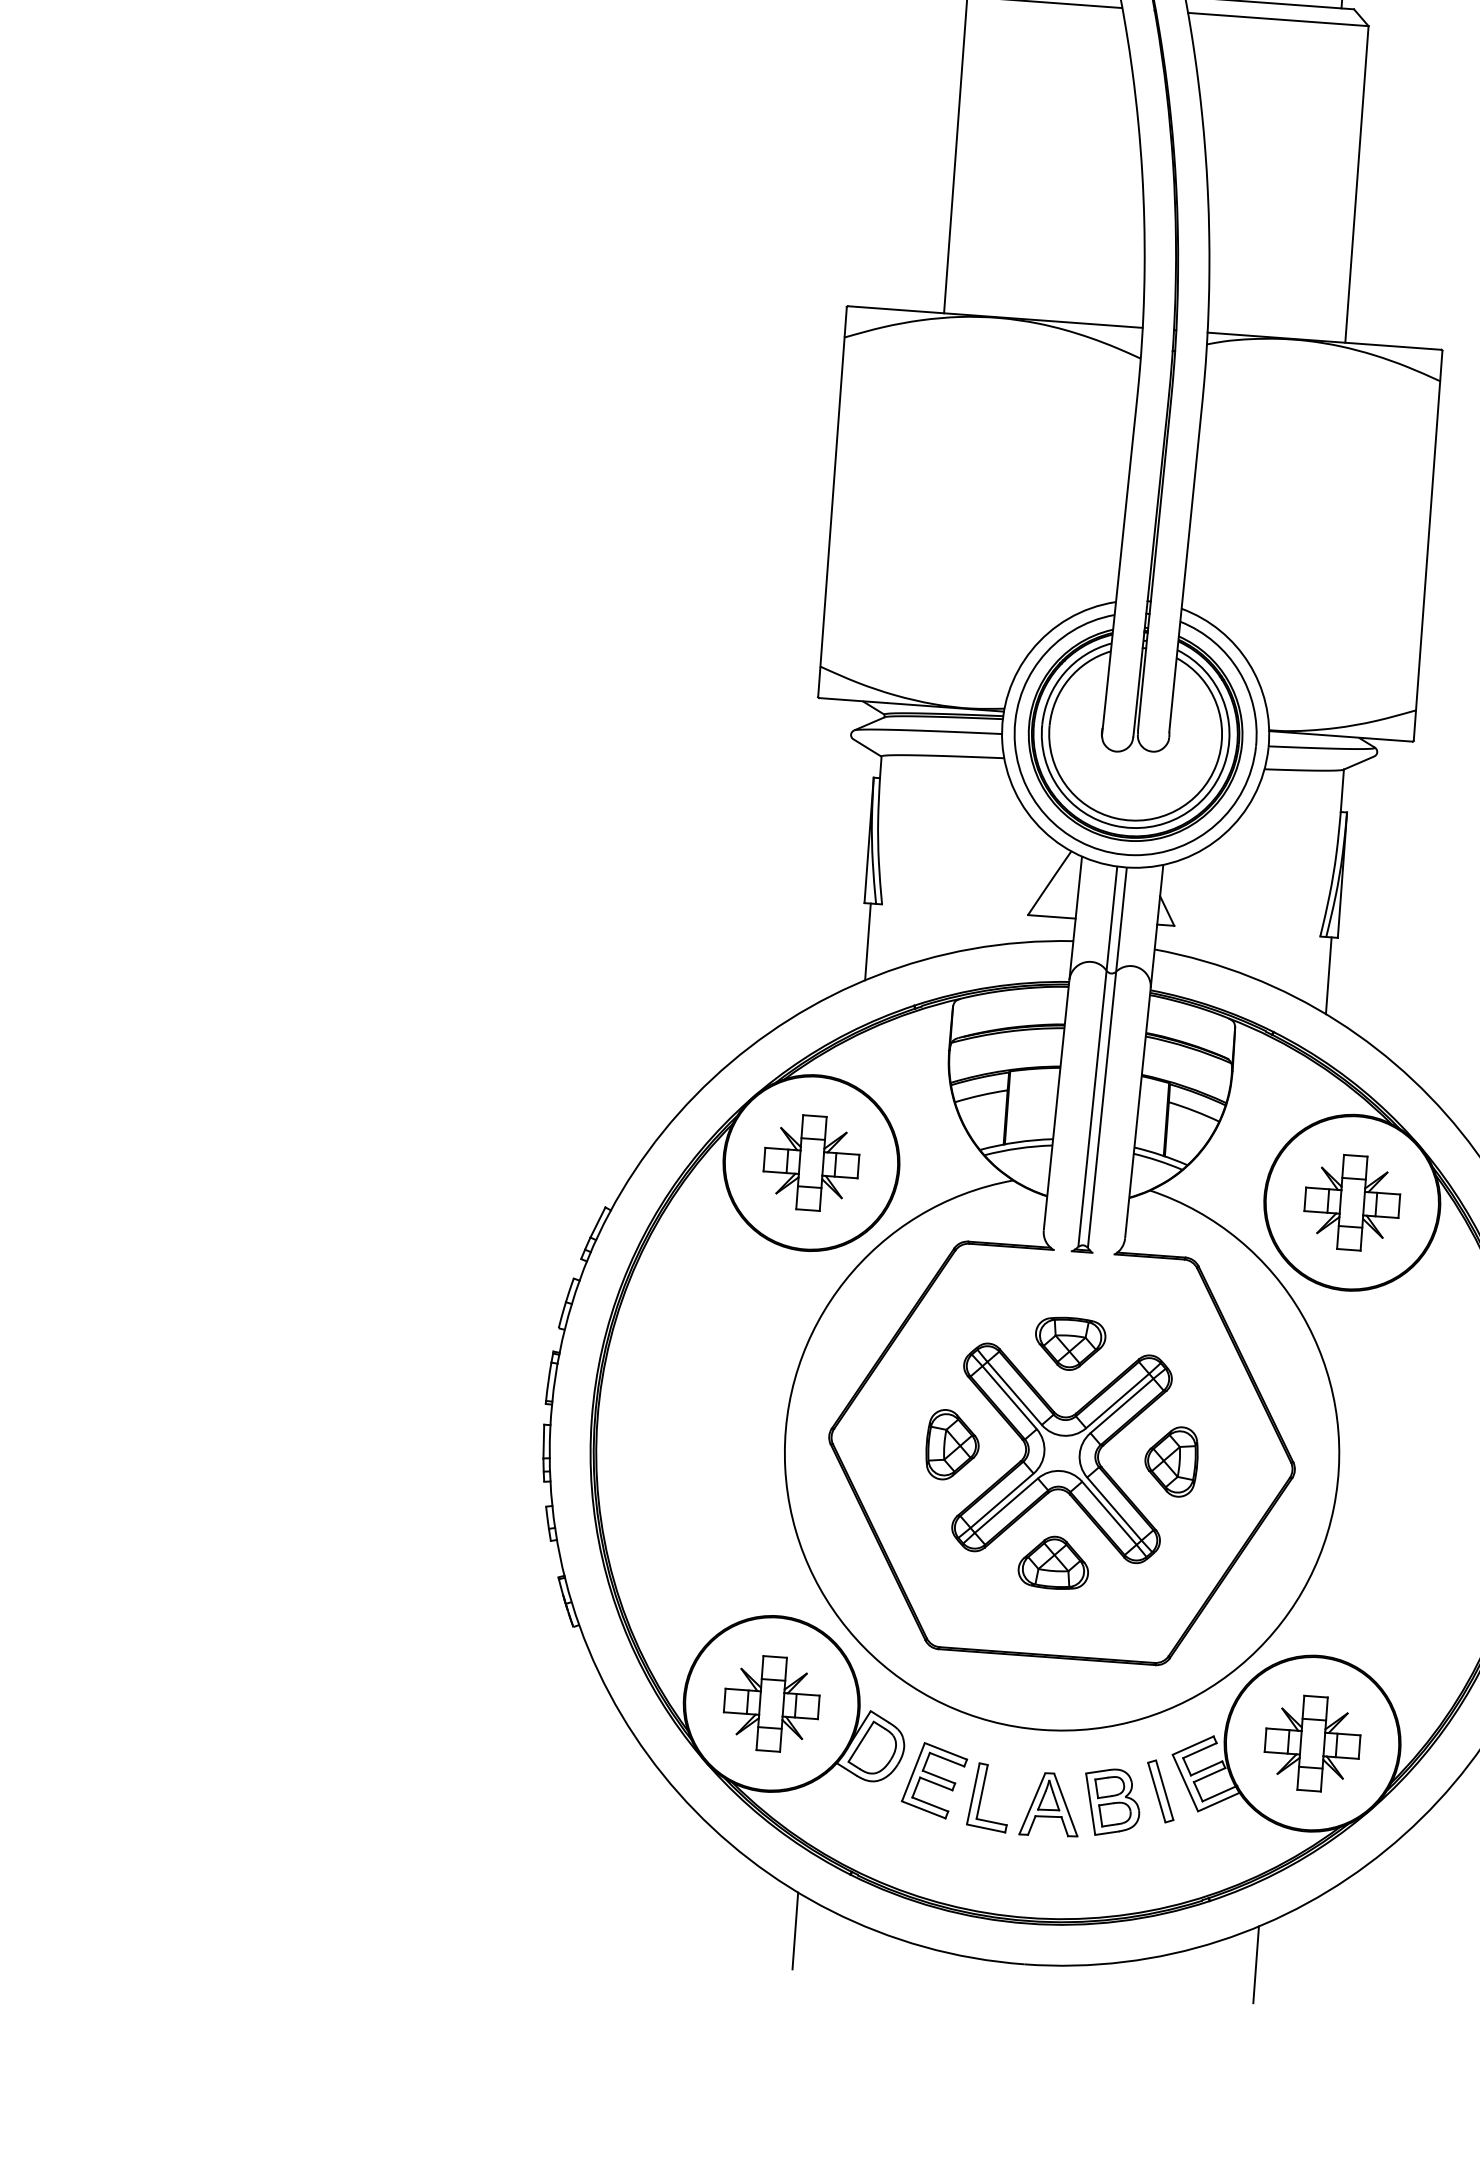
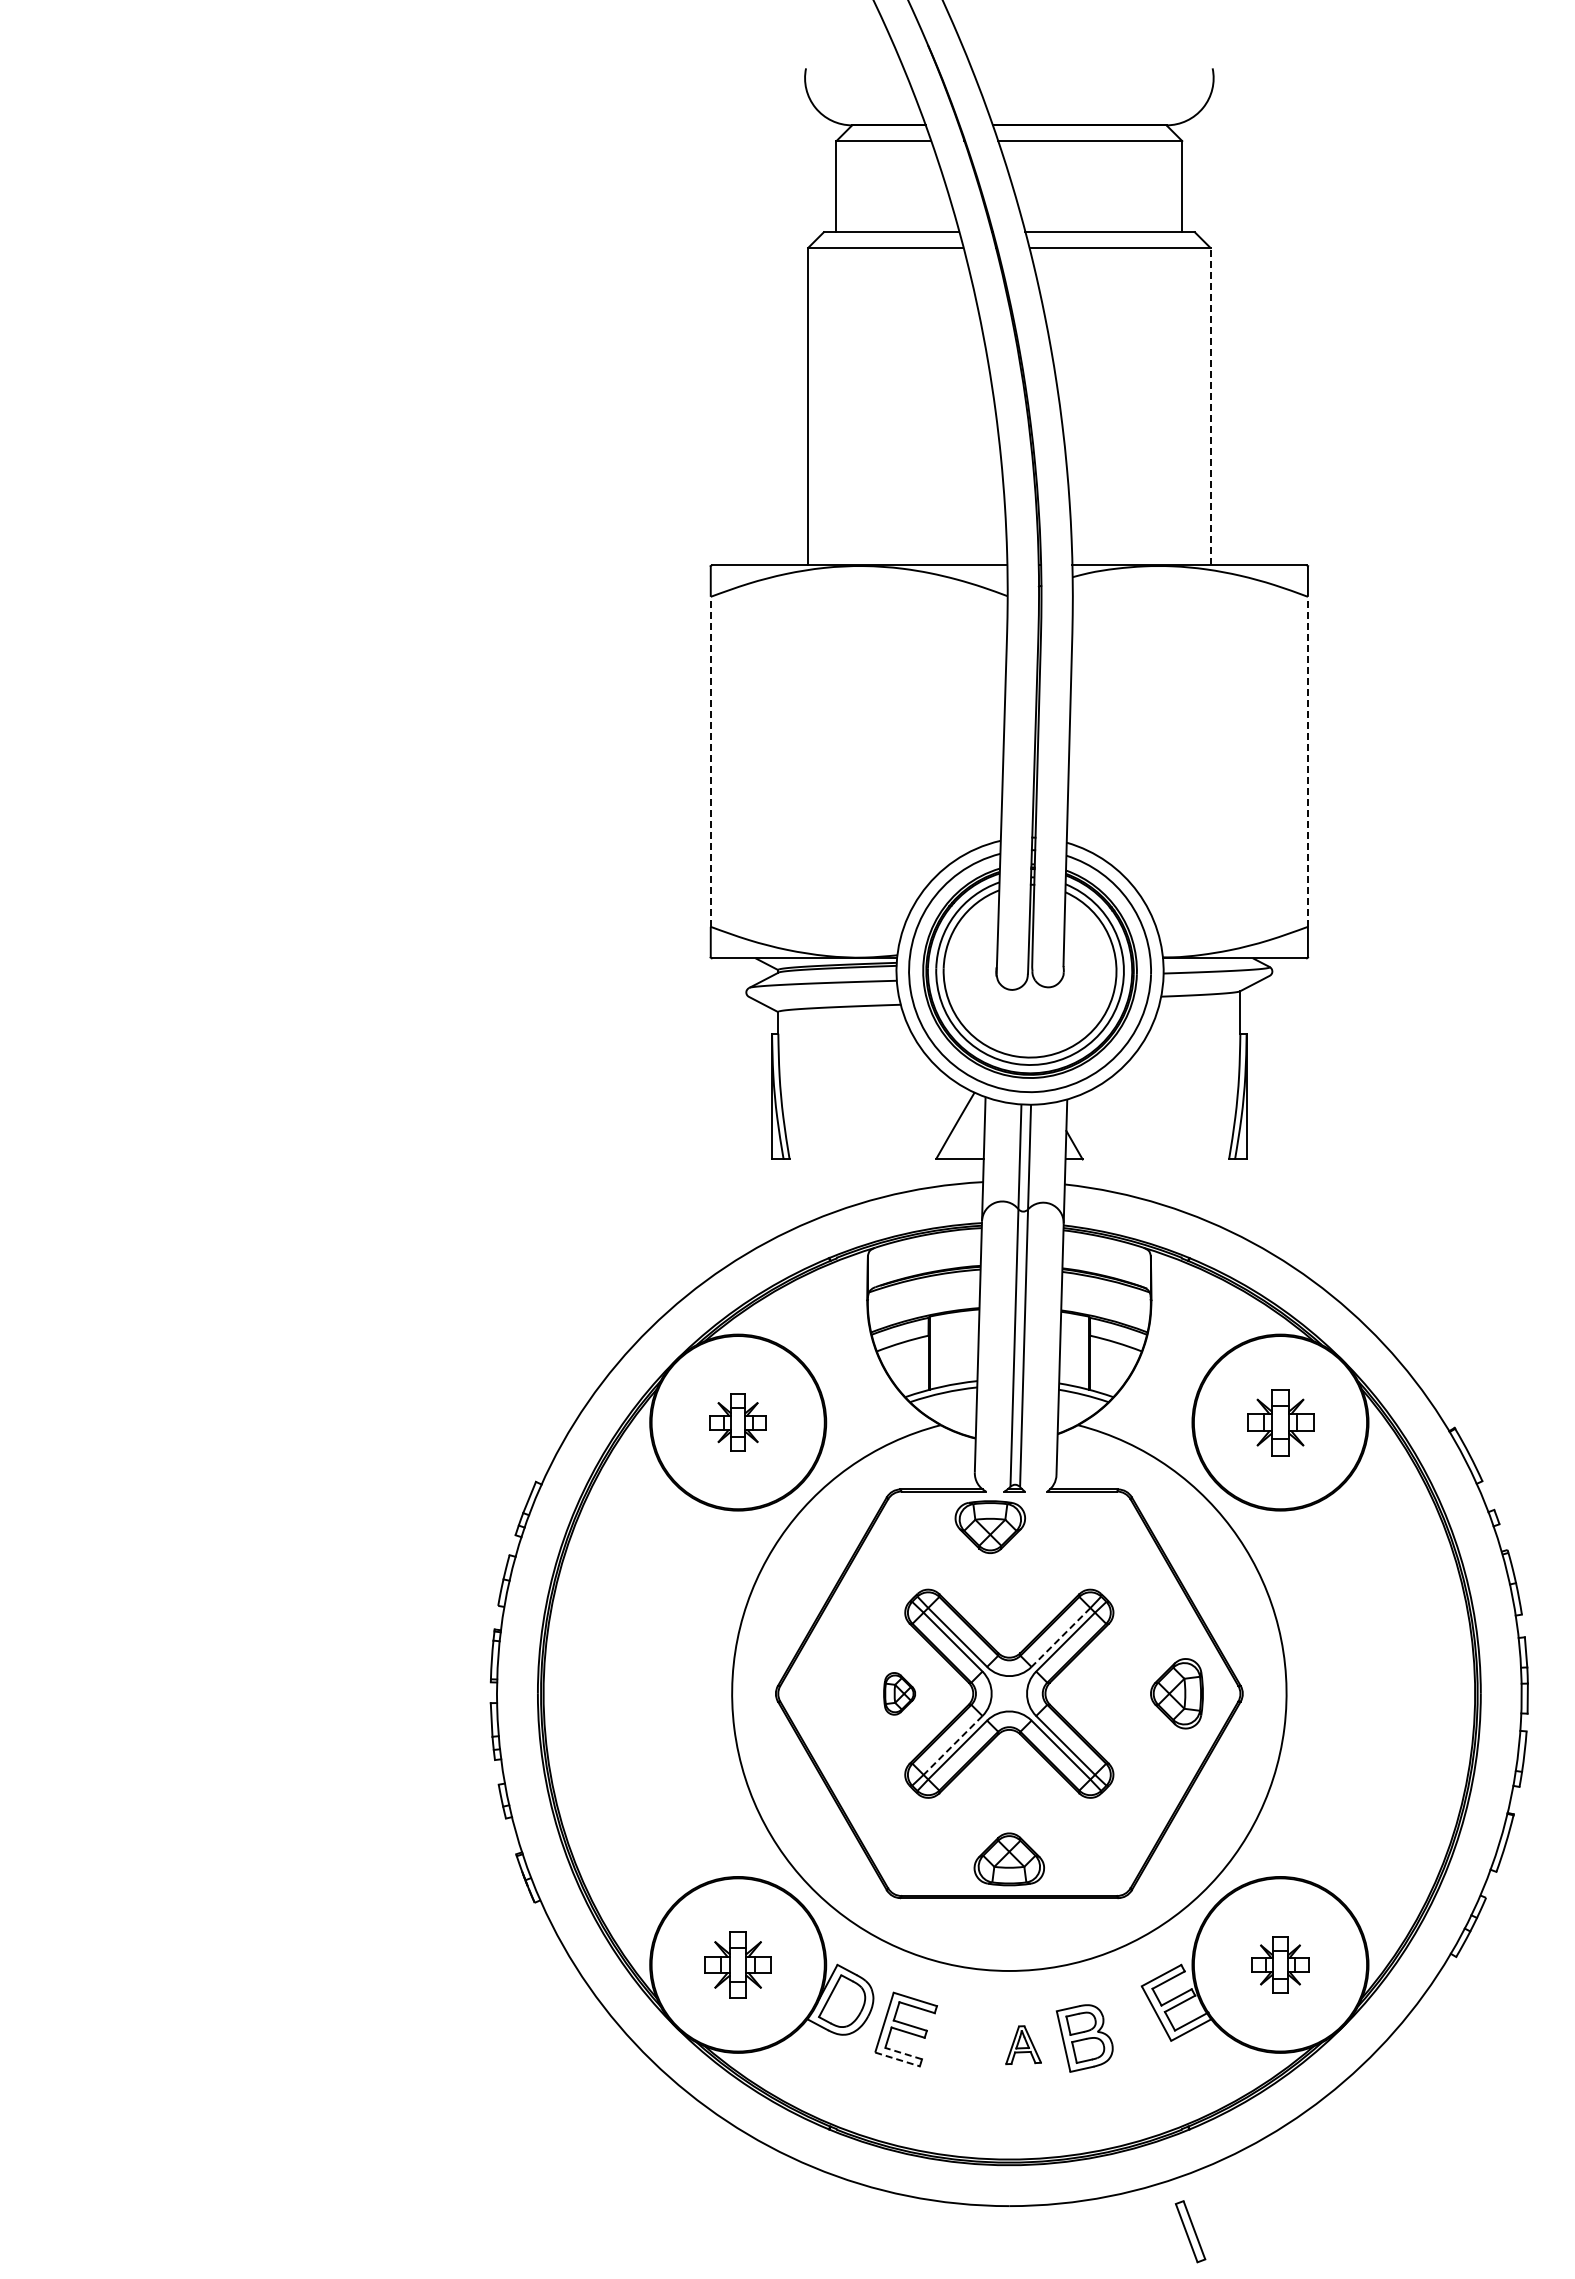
line: (1356, 184) -> (1210, 406), solid -> dashed
line: (832, 501) -> (710, 761), solid -> dashed
line: (1427, 545) -> (1307, 761), solid -> dashed
line: (868, 941) -> (778, 1197), removed
line: (1328, 975) -> (1240, 1197), removed
part: (810, 1162) -> (737, 1422), size x0.6
part: (1352, 1202) -> (1280, 1422), size x0.7
part: (1069, 1343) -> (989, 1526), moved
line: (1118, 1401) -> (1061, 1637), solid -> dashed
part: (952, 1445) -> (899, 1693), size x0.6
part: (1170, 1461) -> (1176, 1693), moved
line: (1002, 1500) -> (953, 1745), solid -> dashed
part: (1053, 1562) -> (1008, 1859), moved
part: (771, 1703) -> (737, 1964), size x0.7
part: (1312, 1743) -> (1280, 1964), size x0.6
part: (1160, 1791) -> (1190, 2231), moved
part: (983, 1794) -> (955, 2039), removed
line: (930, 1804) -> (903, 2053), solid -> dashed
part: (1050, 1804) -> (1023, 2044), size x0.6
line: (924, 1809) -> (898, 2059), solid -> dashed
line: (795, 1930) -> (778, 2189), removed
line: (1256, 1964) -> (1240, 2189), removed

